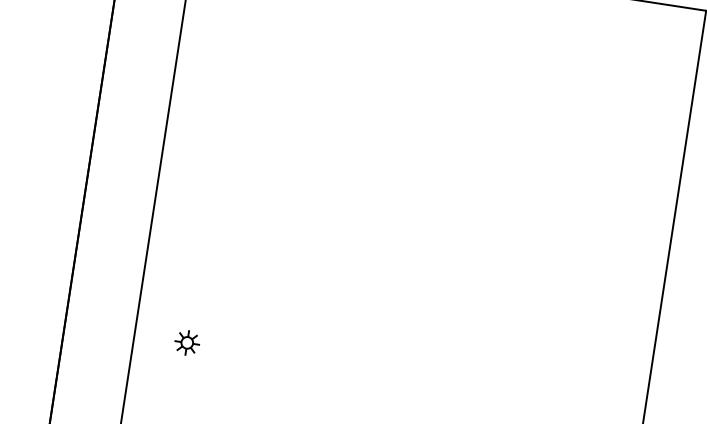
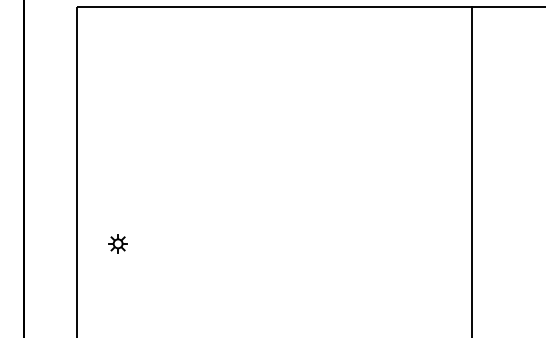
part: (186, 342) -> (117, 243), moved

